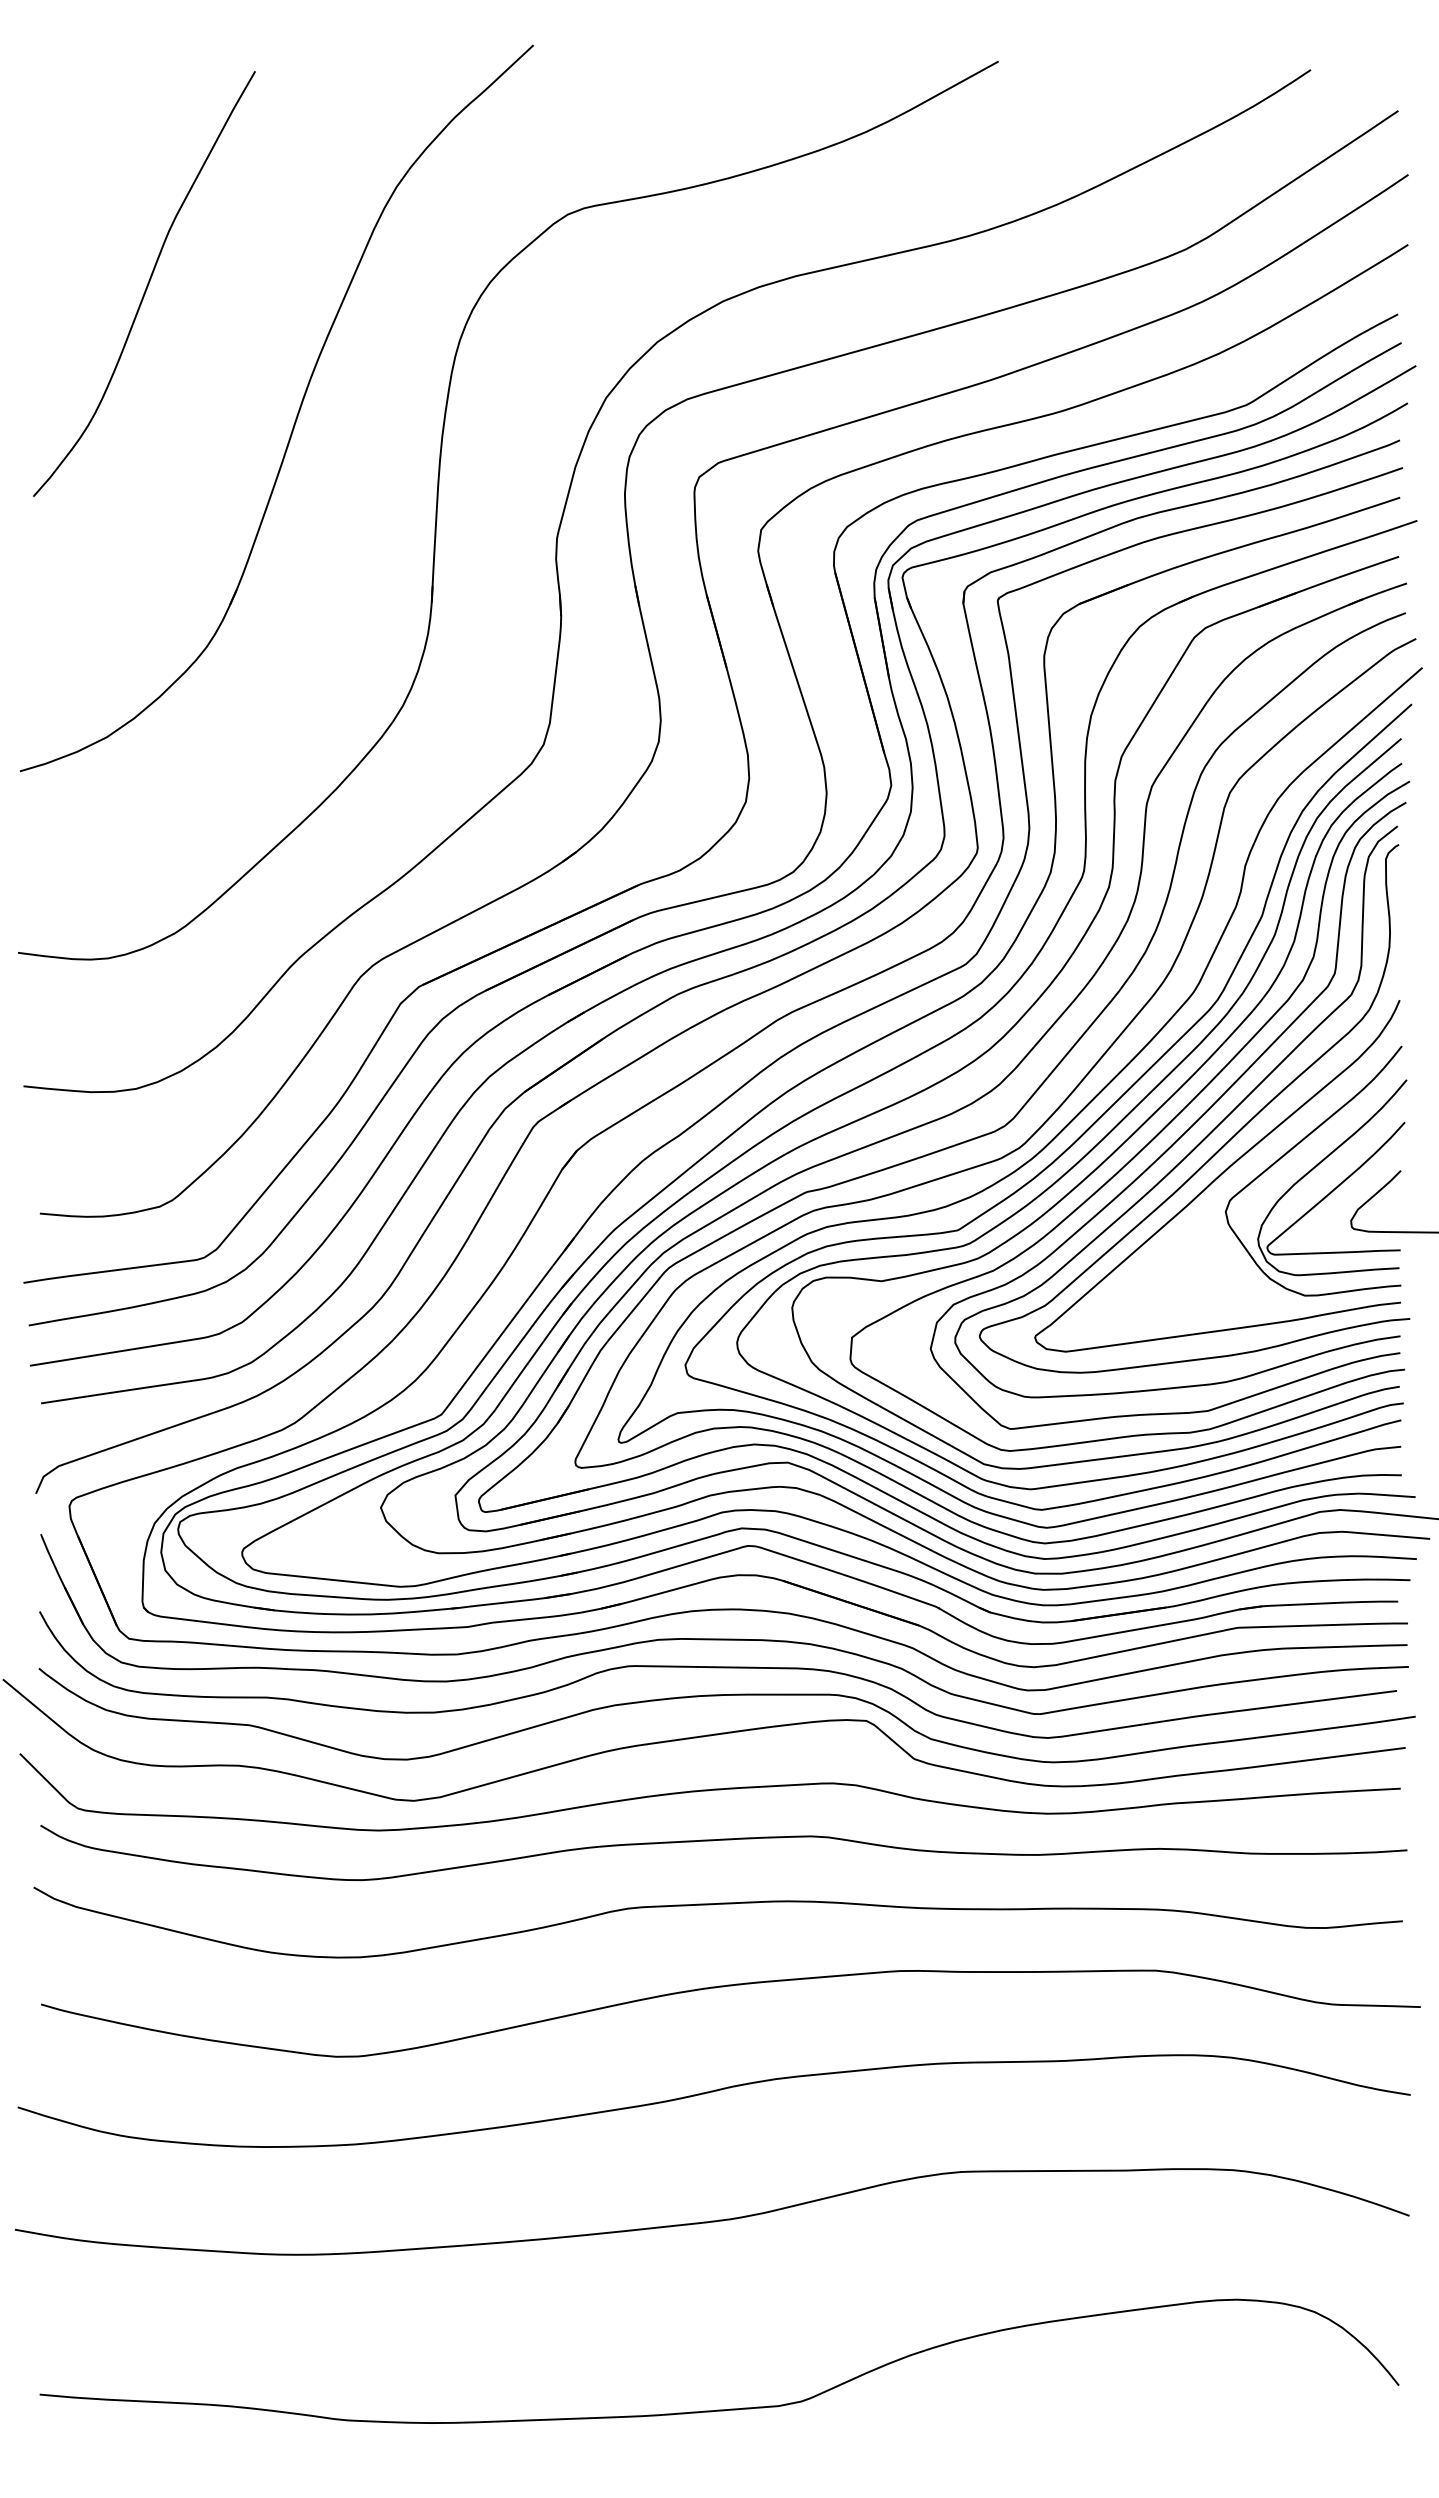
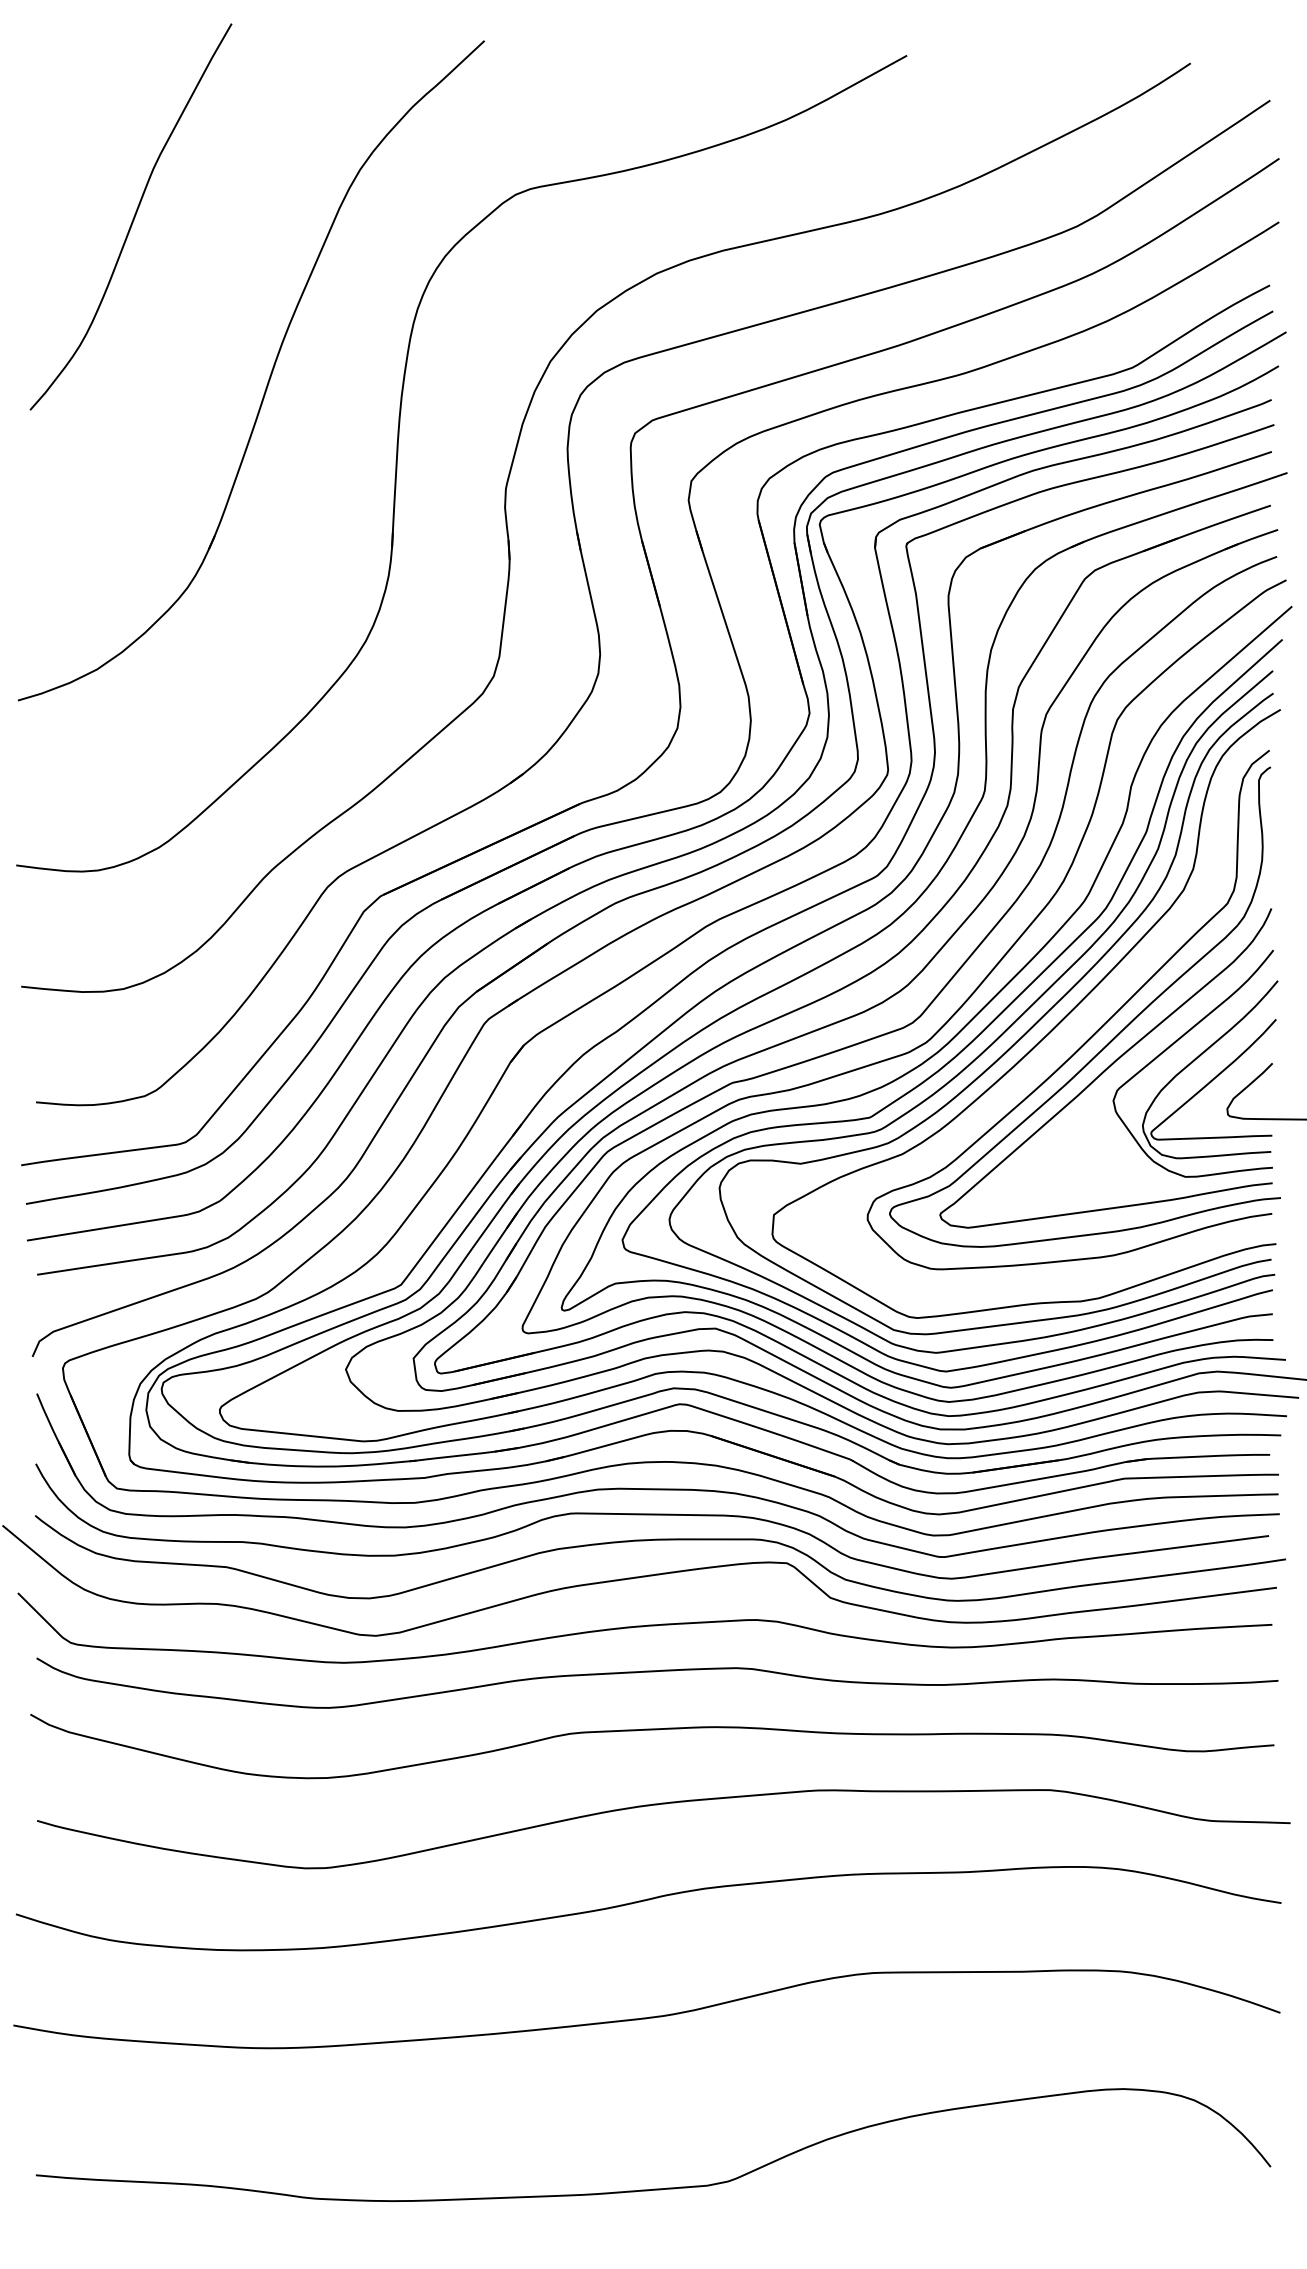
curve: (146, 285) -> (132, 218), moved
curve: (1184, 1132) -> (1075, 1028), removed

